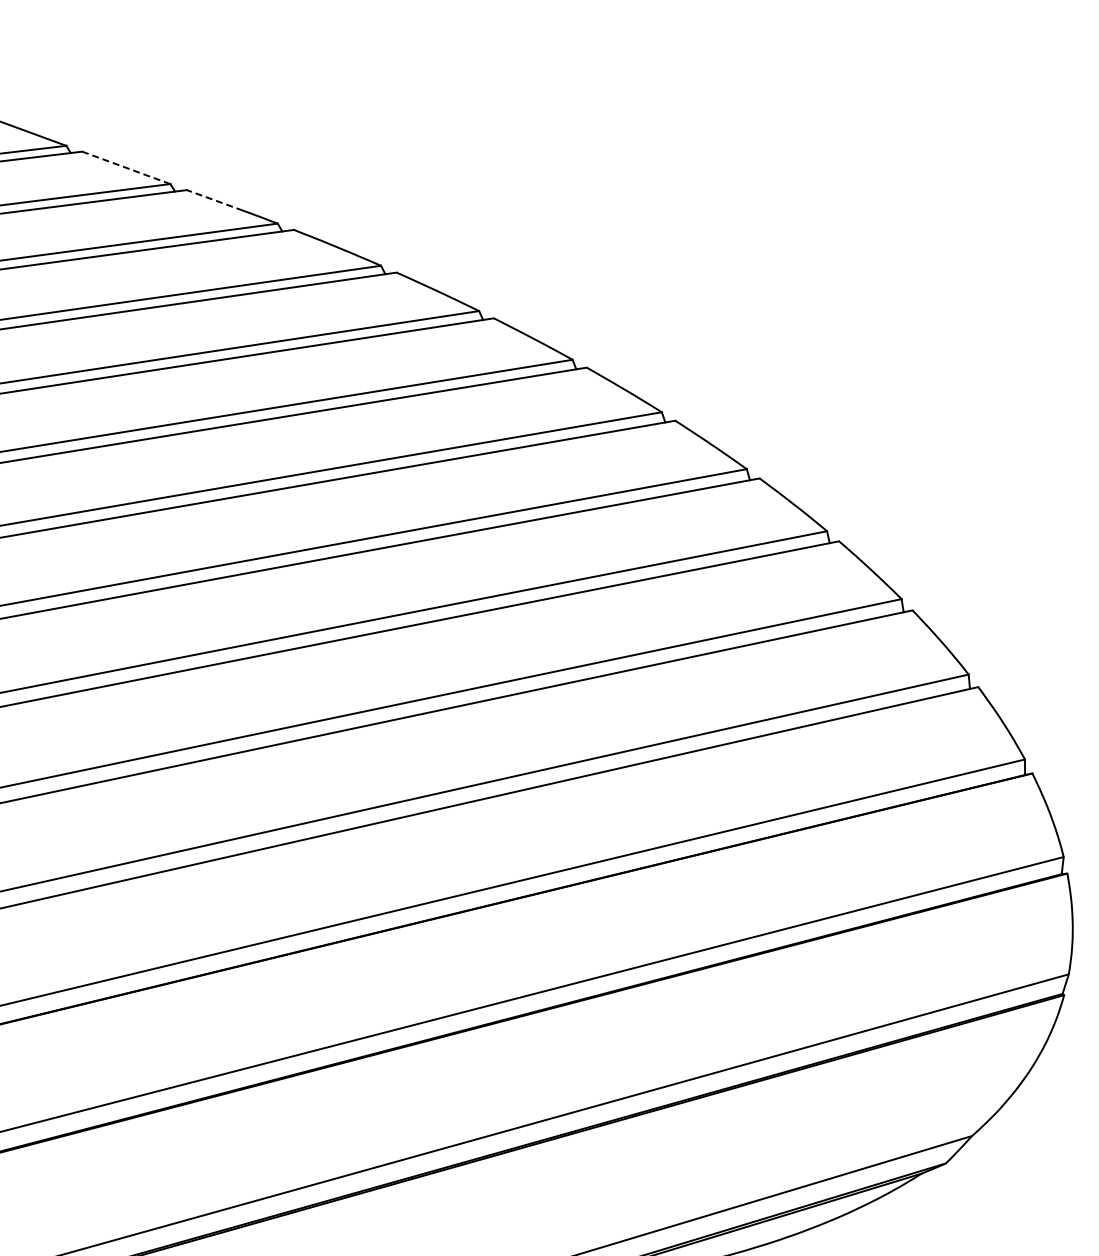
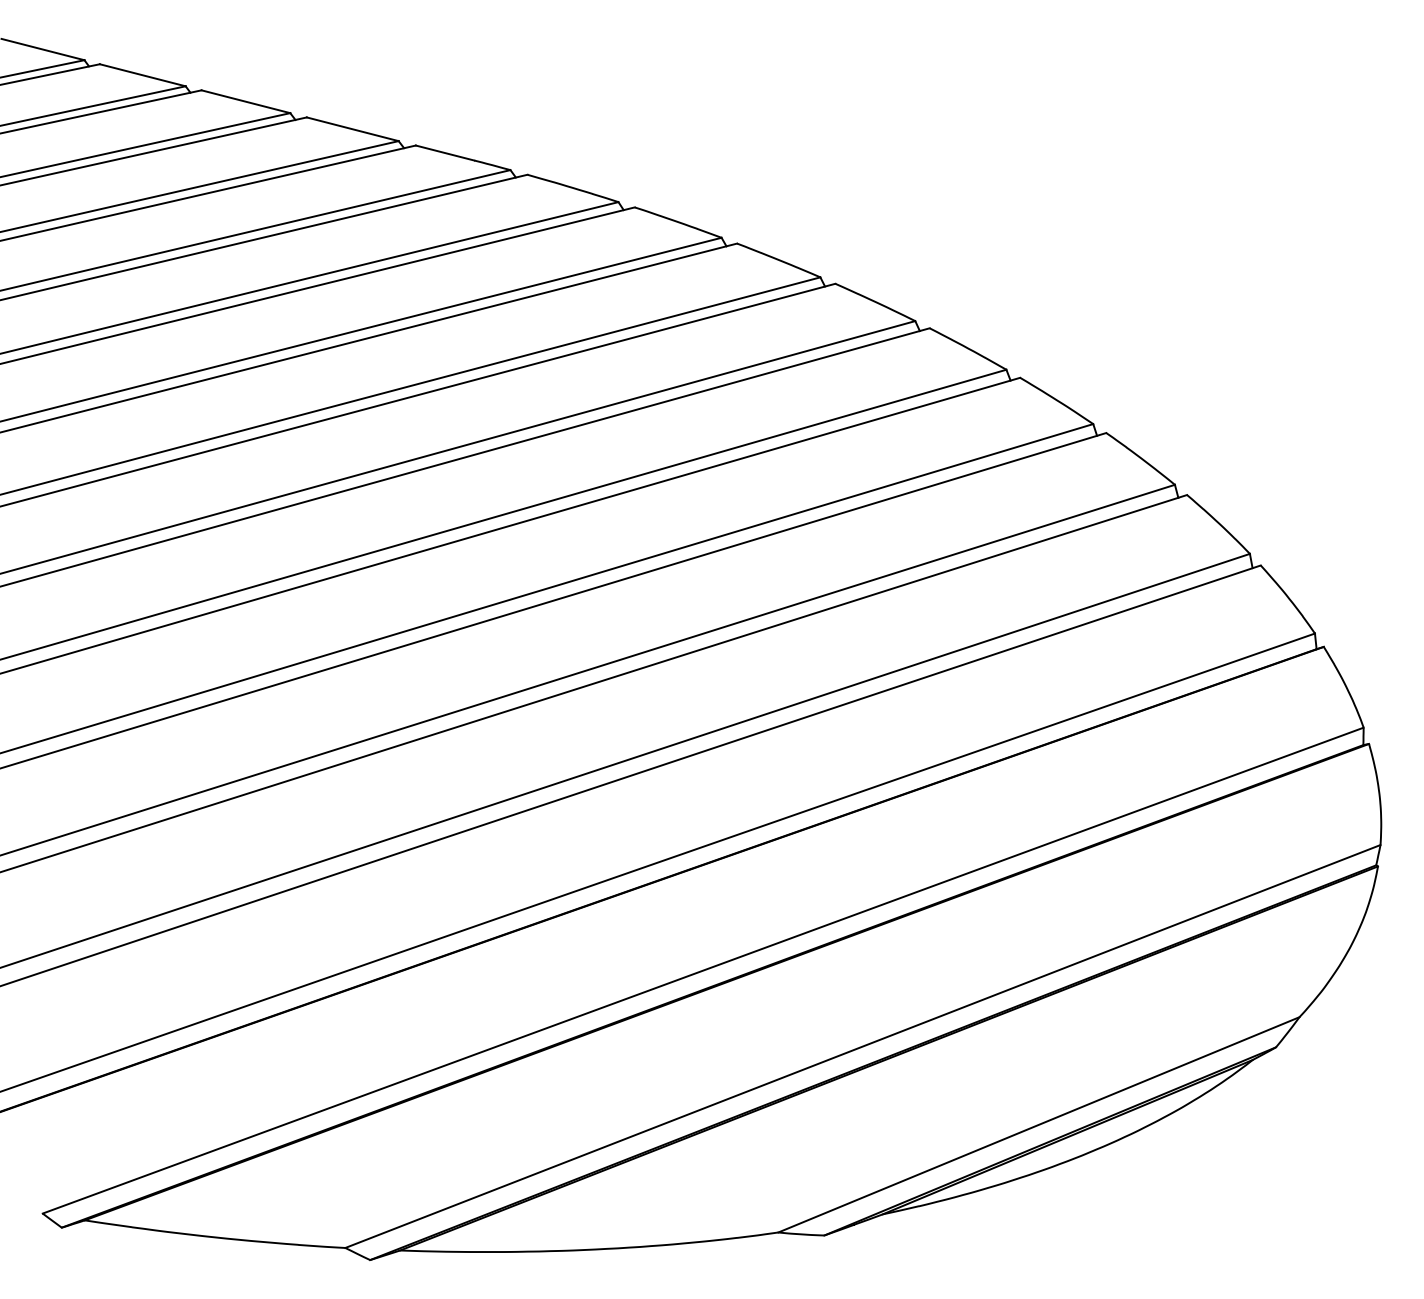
line: (126, 168) -> (352, 129), dashed -> solid
line: (214, 199) -> (444, 152), dashed -> solid

